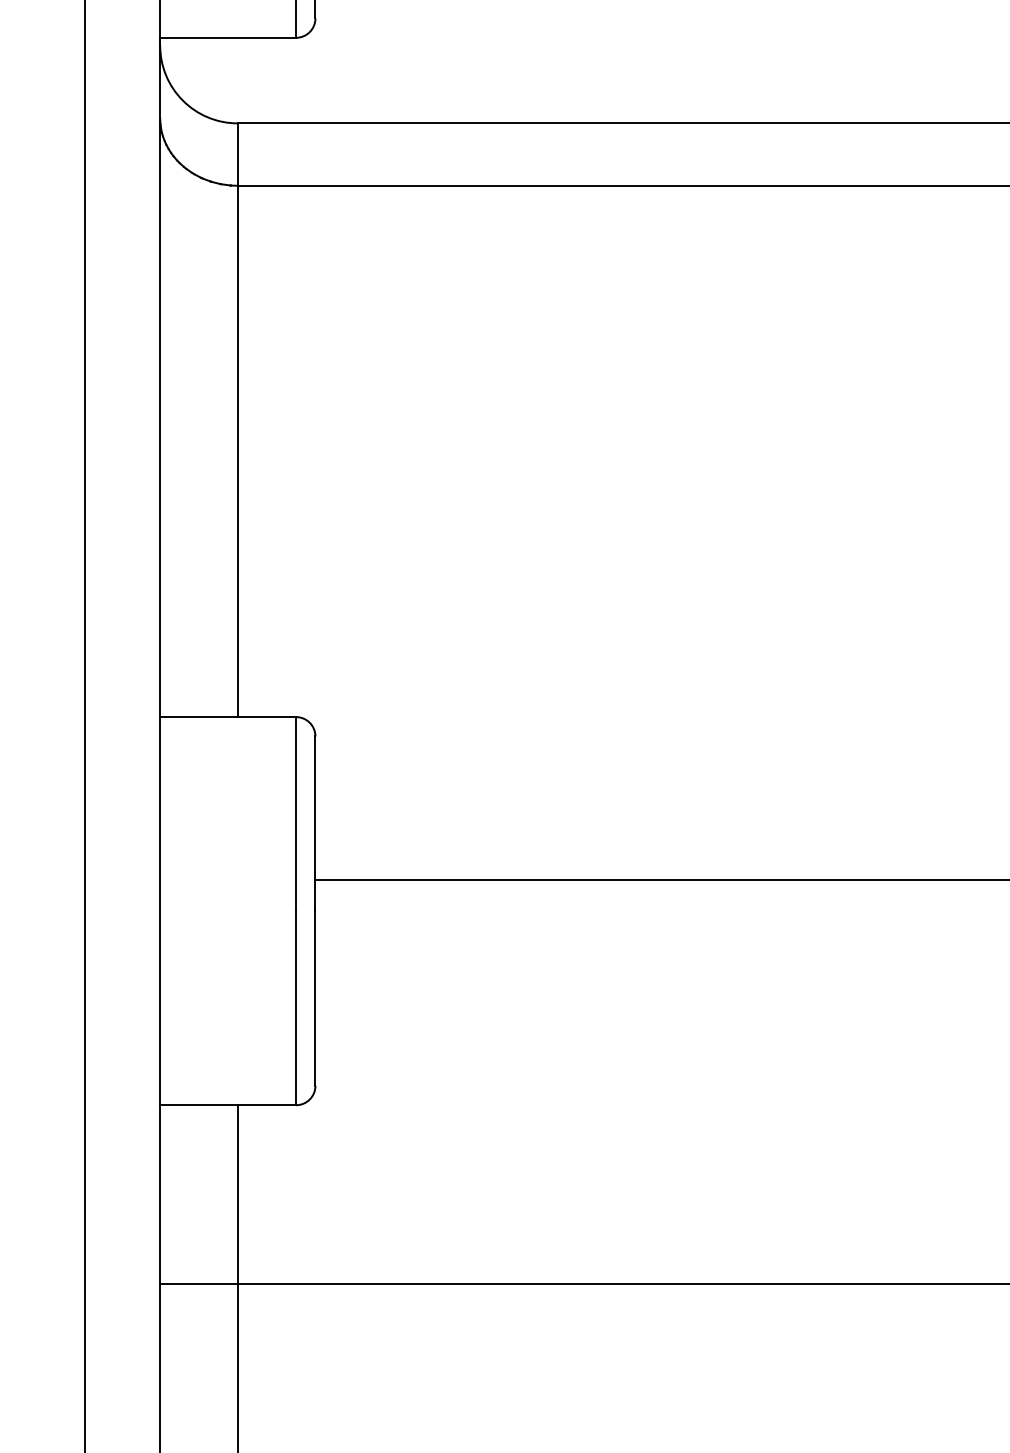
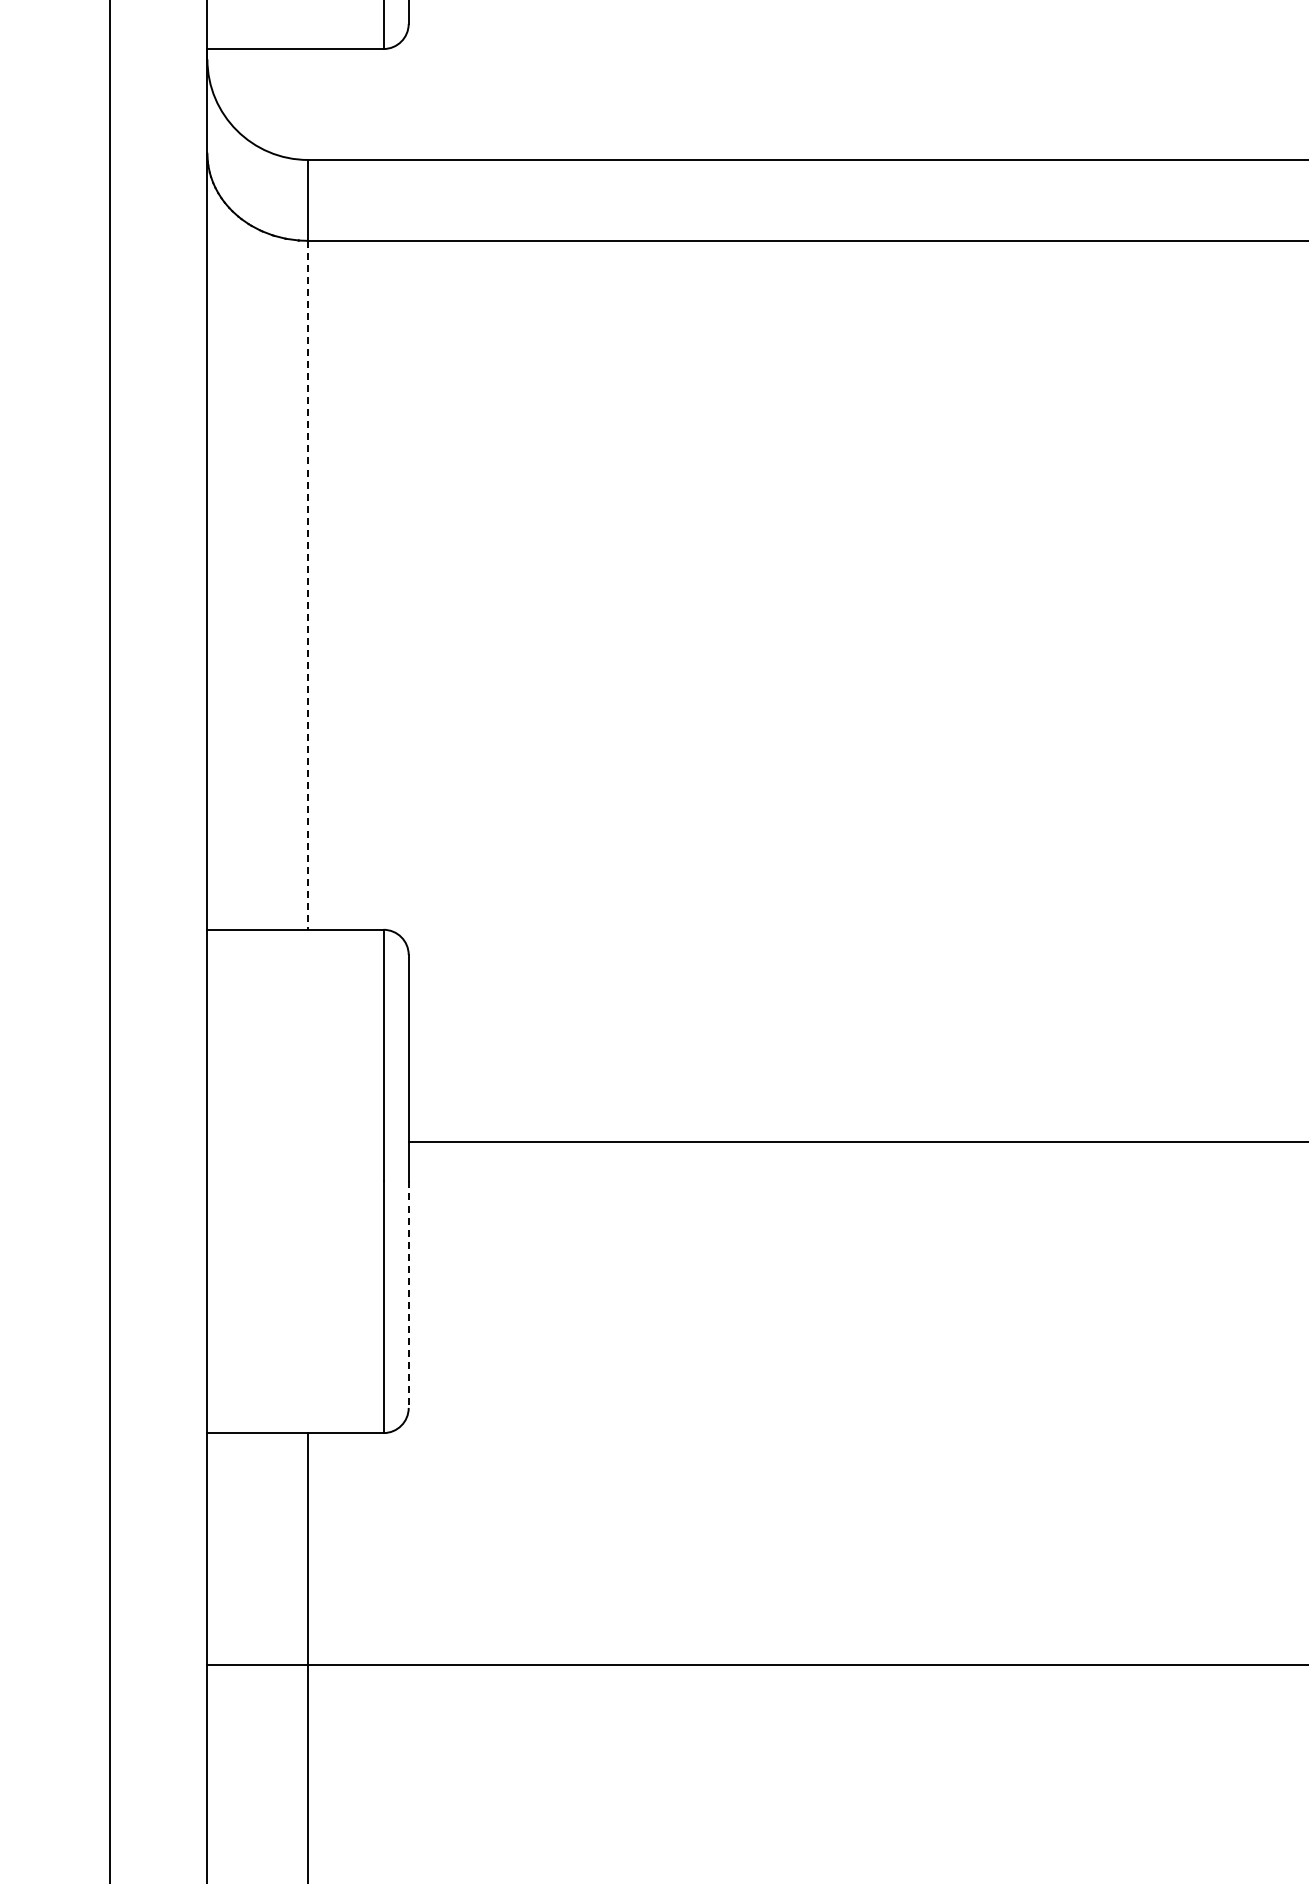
line: (238, 451) -> (308, 585), solid -> dashed
line: (315, 999) -> (408, 1295), solid -> dashed

